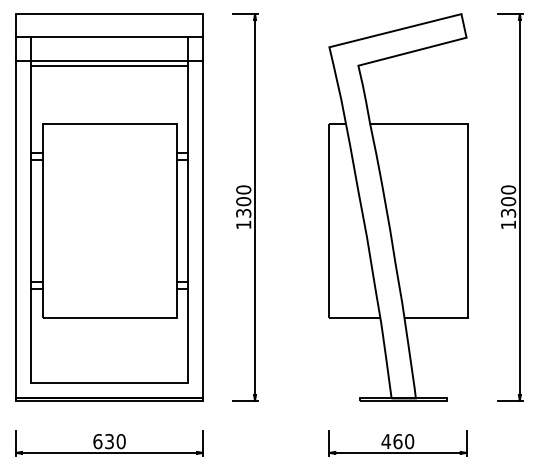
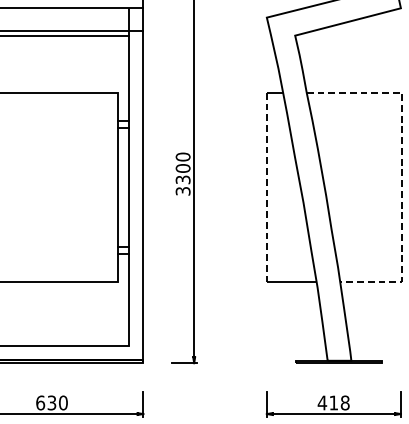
line: (467, 203) -> (401, 170), solid -> dashed
line: (329, 220) -> (266, 186), solid -> dashed
text: (243, 224) -> (182, 190), 1300 -> 3300
text: (403, 441) -> (339, 402), 460 -> 418

